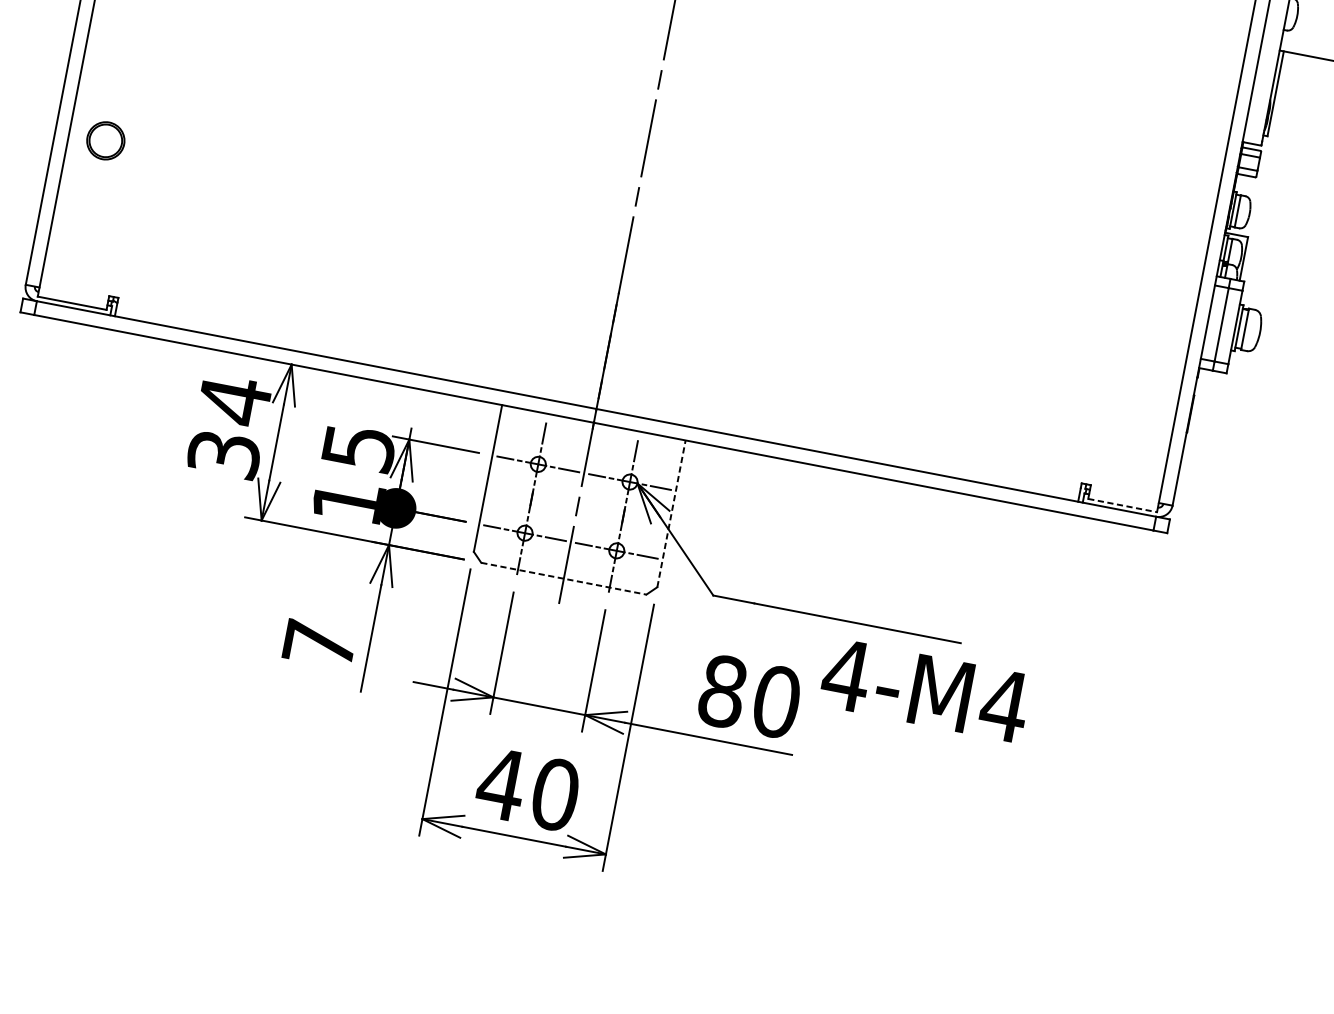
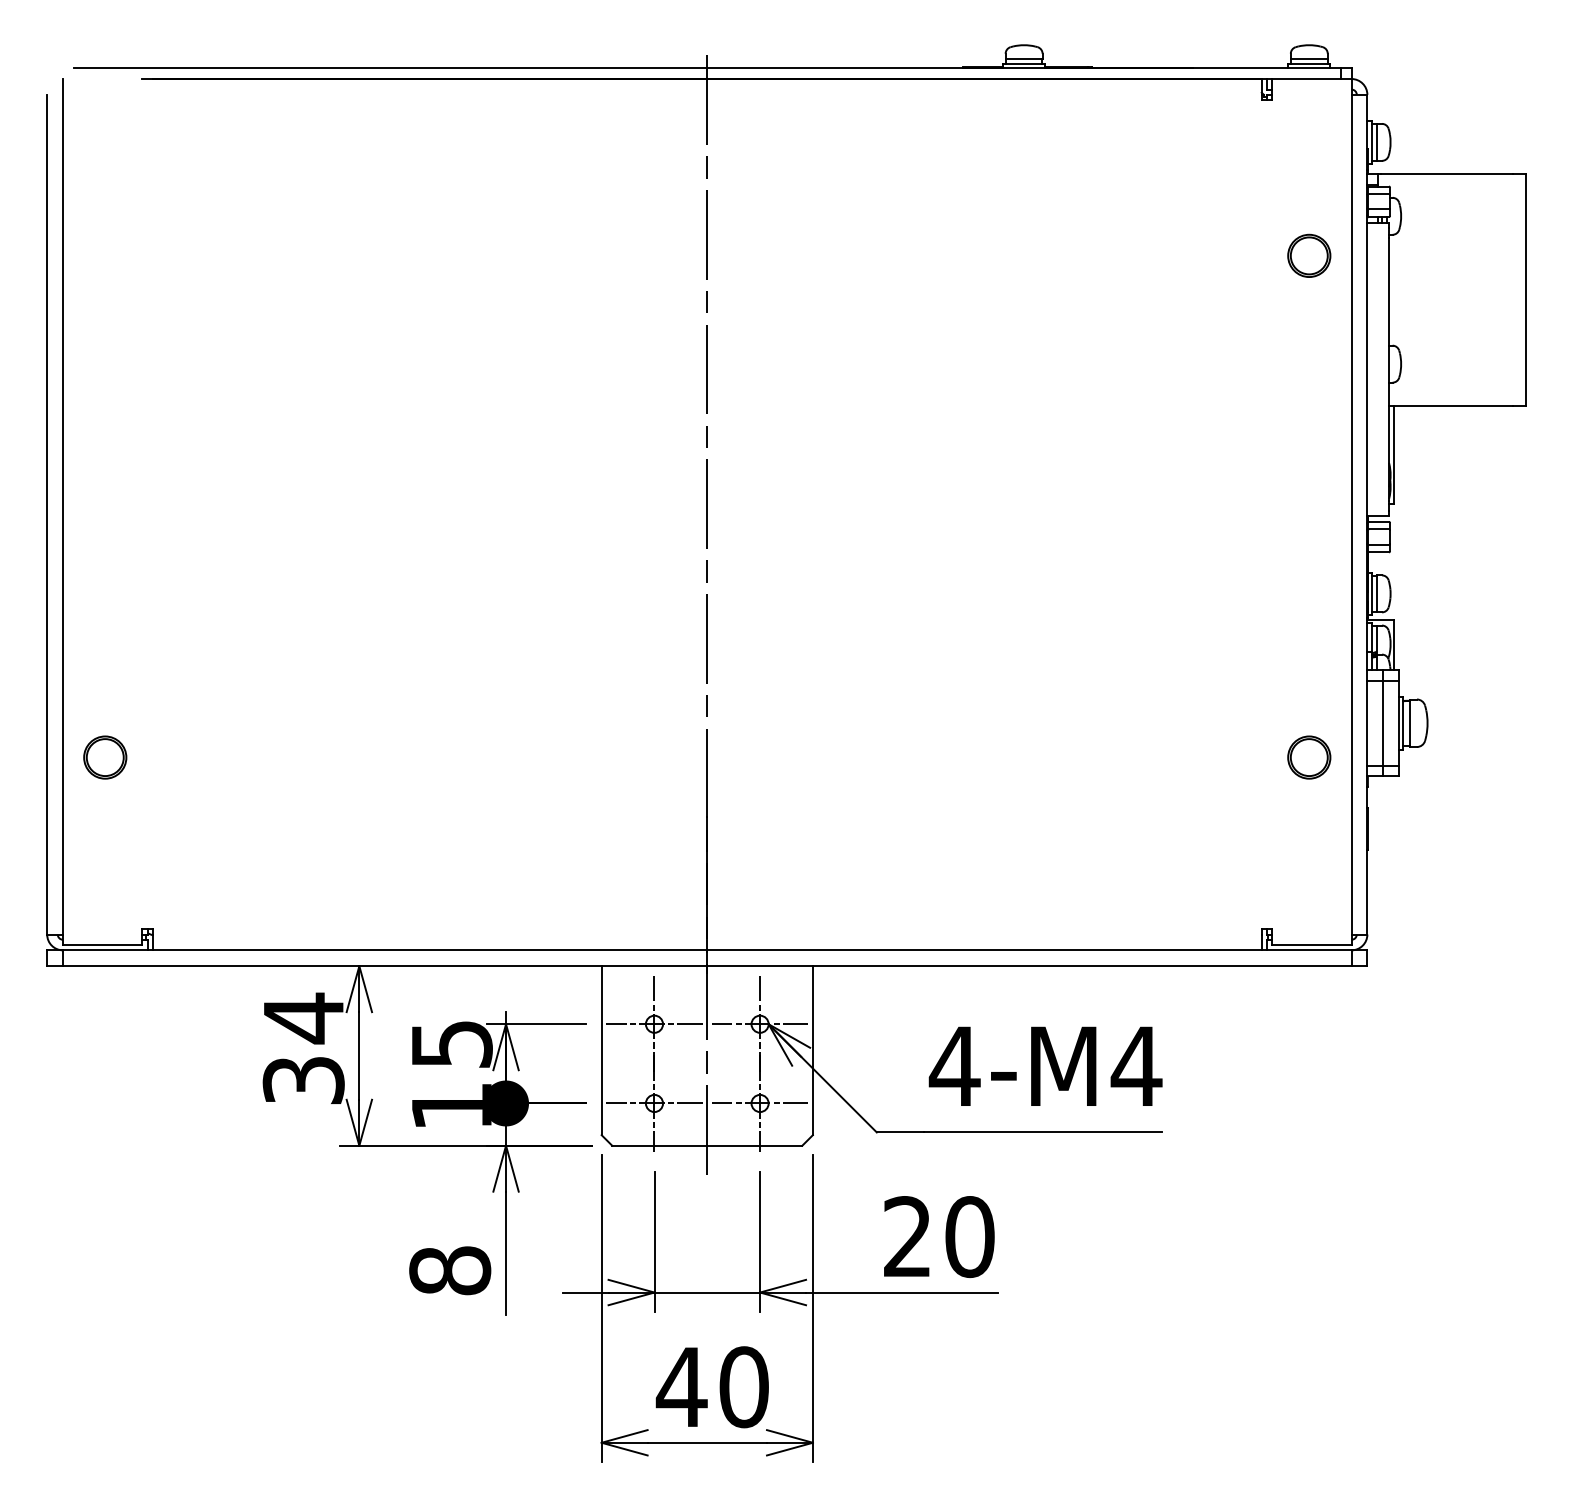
part: (1151, 342) -> (1309, 757), added
line: (1122, 505) -> (1311, 945), dashed -> solid
line: (671, 513) -> (812, 1050), dashed -> solid
line: (564, 578) -> (707, 1145), dashed -> solid
text: (319, 644) -> (450, 1270), 7 -> 8
text: (925, 689) -> (1045, 1065), moved
text: (722, 691) -> (907, 1237), 80 -> 20

